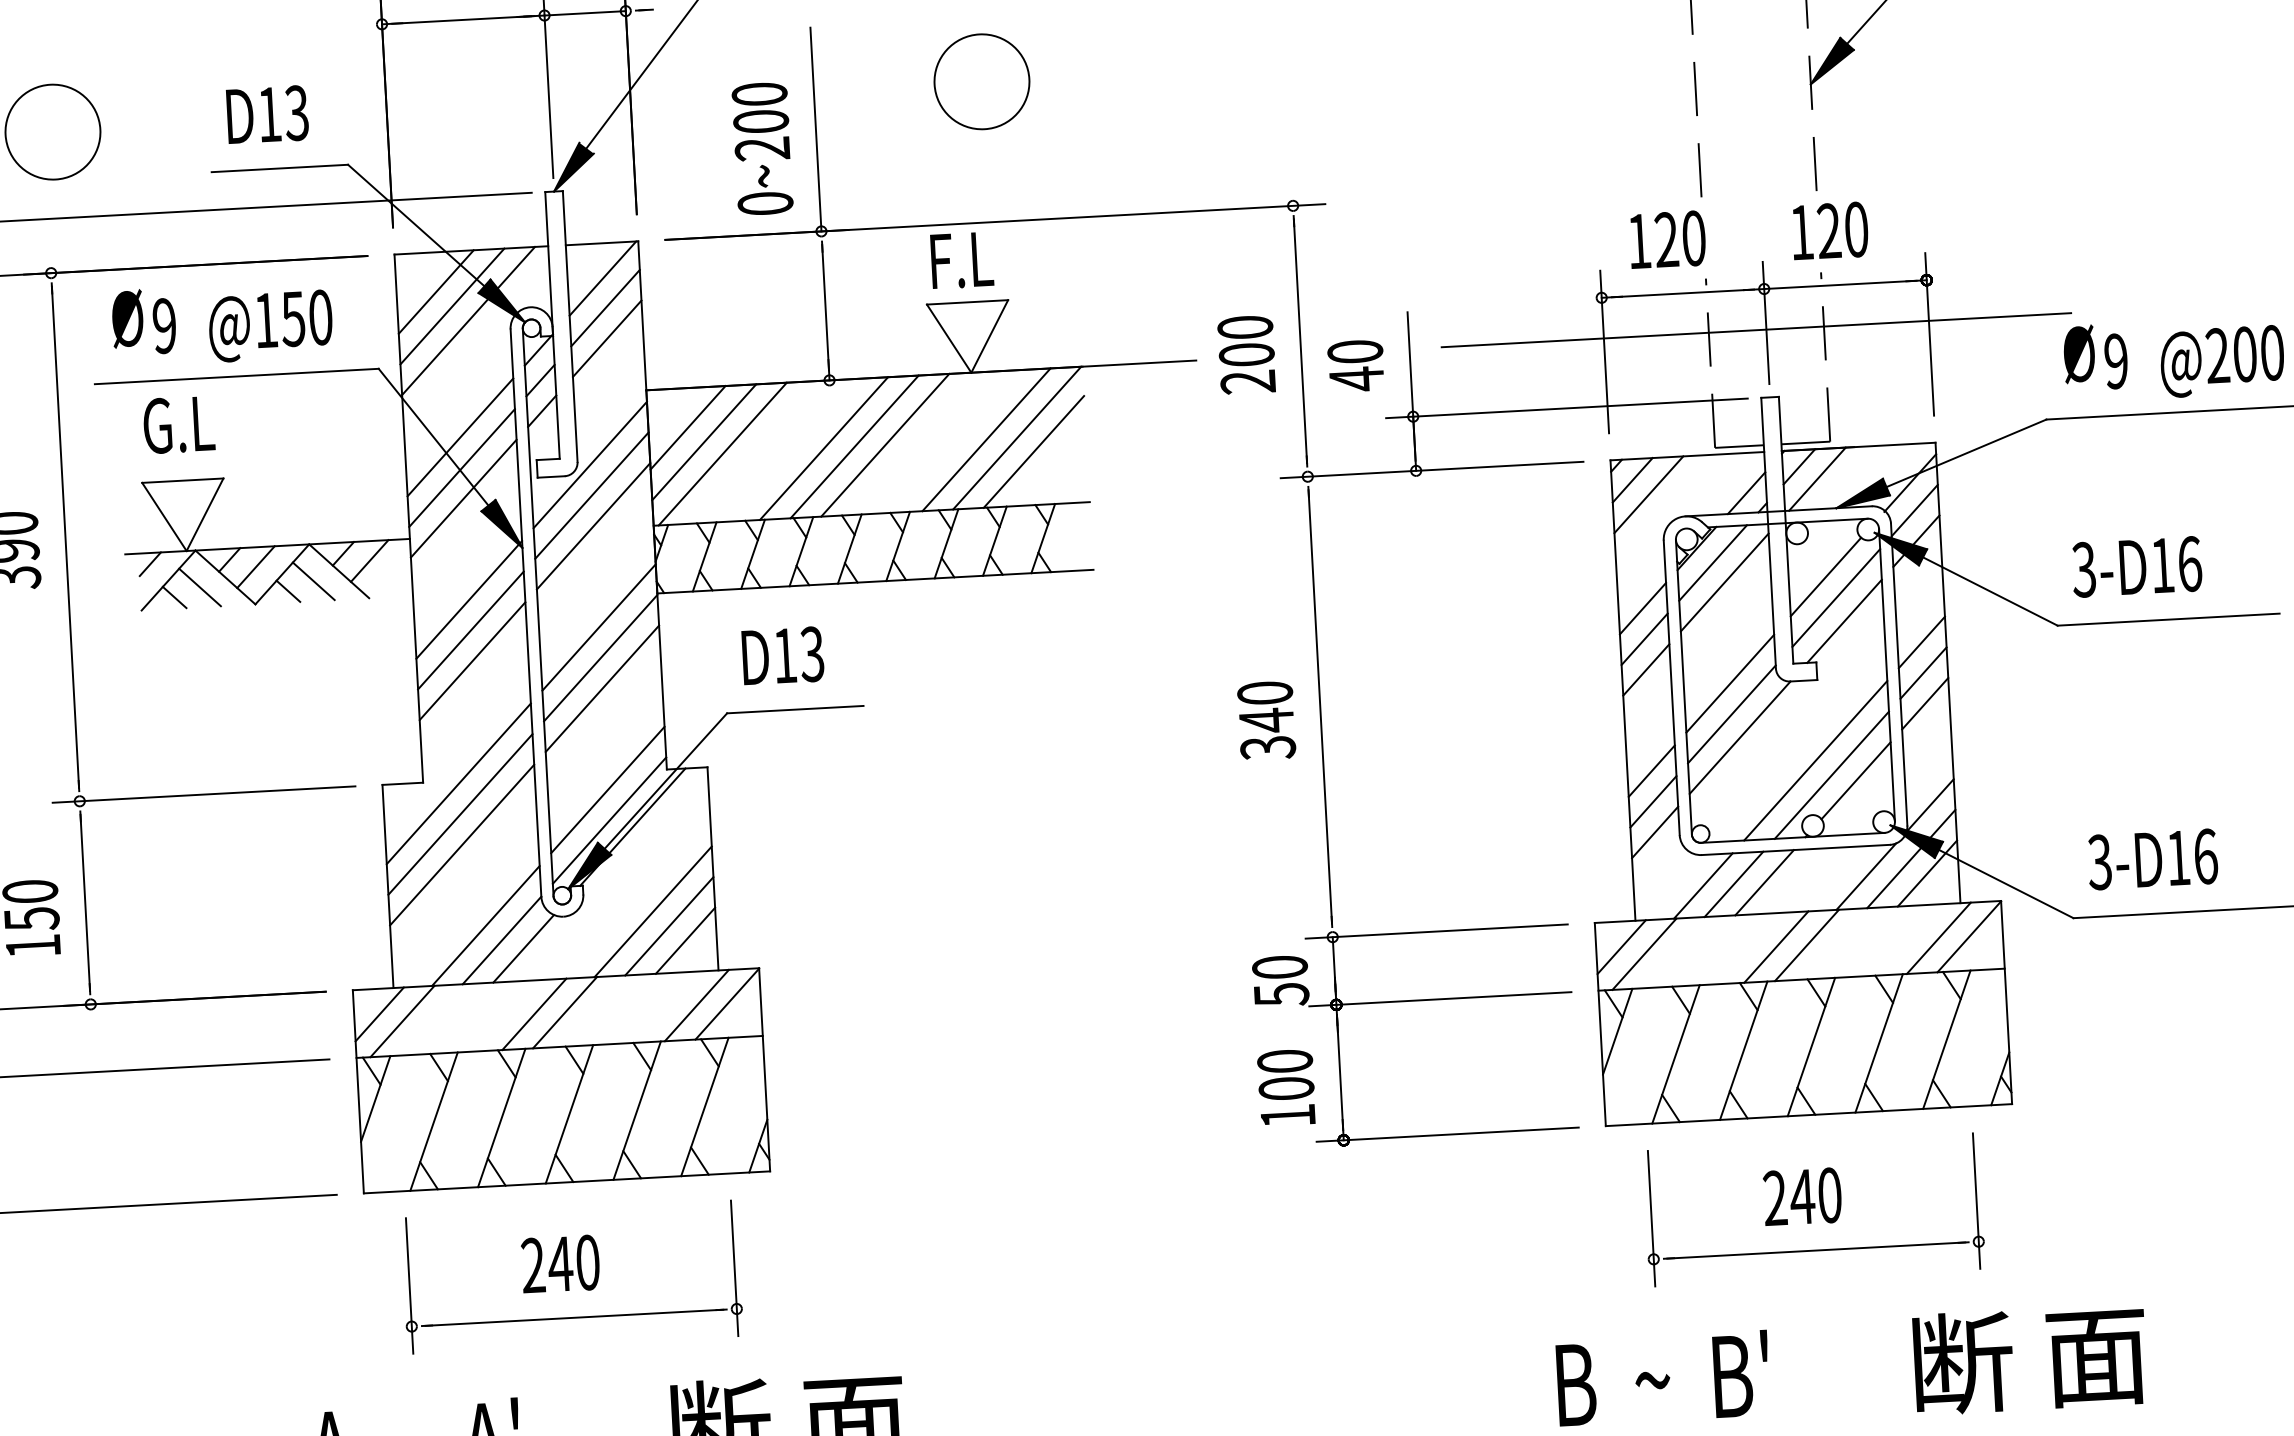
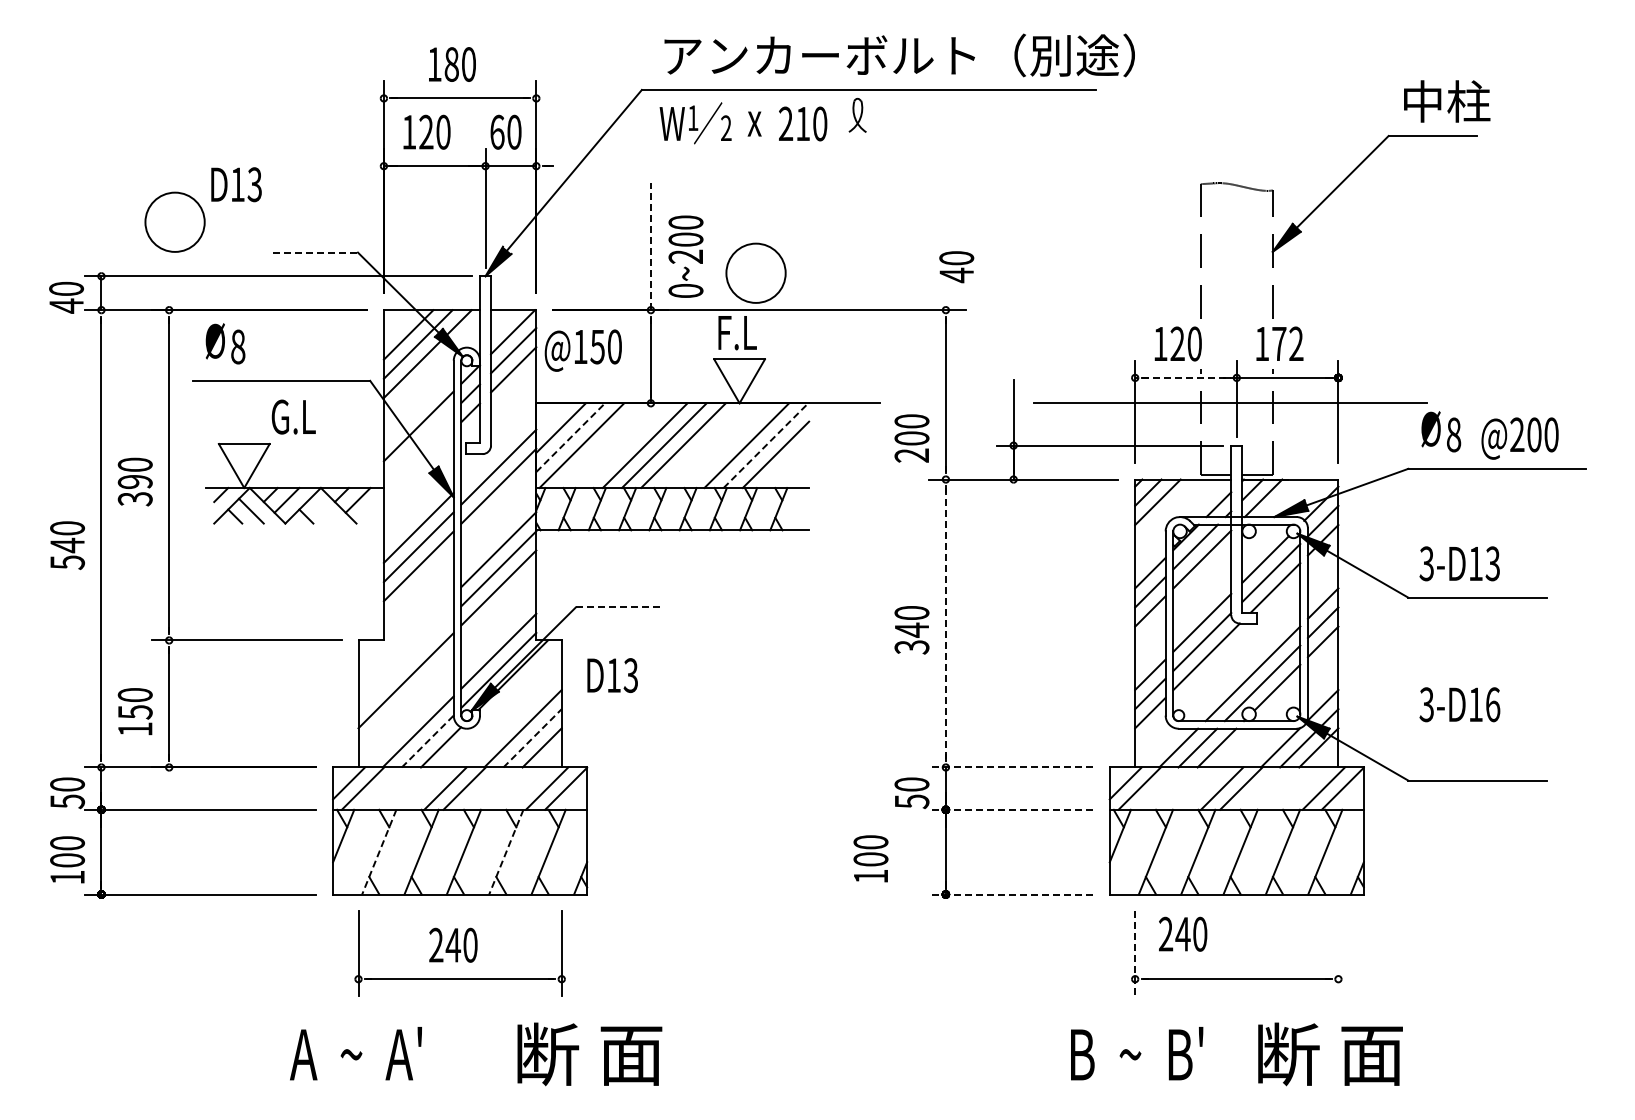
circle: (981, 80) -> (755, 272), moved
text: (267, 114) -> (236, 184), moved
line: (815, 129) -> (650, 246), solid -> dashed
text: (761, 148) -> (685, 256), moved
line: (280, 168) -> (315, 252), solid -> dashed
text: (1842, 229) -> (1287, 343), 120 -> 172
line: (1683, 292) -> (1186, 377), solid -> dashed
text: (165, 325) -> (238, 346), 9 -> 8
text: (269, 326) -> (582, 350), moved
text: (1246, 354) -> (911, 438), moved
text: (2115, 360) -> (1453, 434), 9 -> 8
text: (1355, 366) -> (956, 267), moved
text: (178, 423) -> (293, 416), moved
line: (1016, 437) -> (765, 445), solid -> dashed
line: (703, 442) -> (570, 437), solid -> dashed
line: (589, 464) -> (498, 447), removed
line: (461, 467) -> (418, 445), removed
line: (463, 498) -> (418, 464), removed
text: (2189, 563) -> (1492, 563), 3-D16 -> 3-D13
line: (313, 580) -> (322, 510), removed
text: (782, 655) -> (612, 675), moved
line: (1319, 706) -> (945, 623), solid -> dashed
line: (795, 709) -> (618, 607), solid -> dashed
line: (457, 782) -> (405, 641), removed
line: (459, 814) -> (405, 661), removed
text: (2152, 859) -> (1459, 704), moved
line: (669, 925) -> (532, 737), solid -> dashed
line: (1436, 931) -> (1010, 767), solid -> dashed
line: (501, 940) -> (427, 741), solid -> dashed
line: (1439, 998) -> (1010, 809), solid -> dashed
text: (1285, 1087) -> (870, 858), moved
line: (637, 1111) -> (506, 852), solid -> dashed
line: (434, 1122) -> (379, 852), solid -> dashed
line: (1447, 1134) -> (1010, 894), solid -> dashed
text: (1803, 1195) -> (1183, 933), moved
line: (1976, 1200) -> (1338, 953), removed
line: (1652, 1219) -> (1135, 954), solid -> dashed
text: (2030, 1359) -> (1330, 1054), moved

